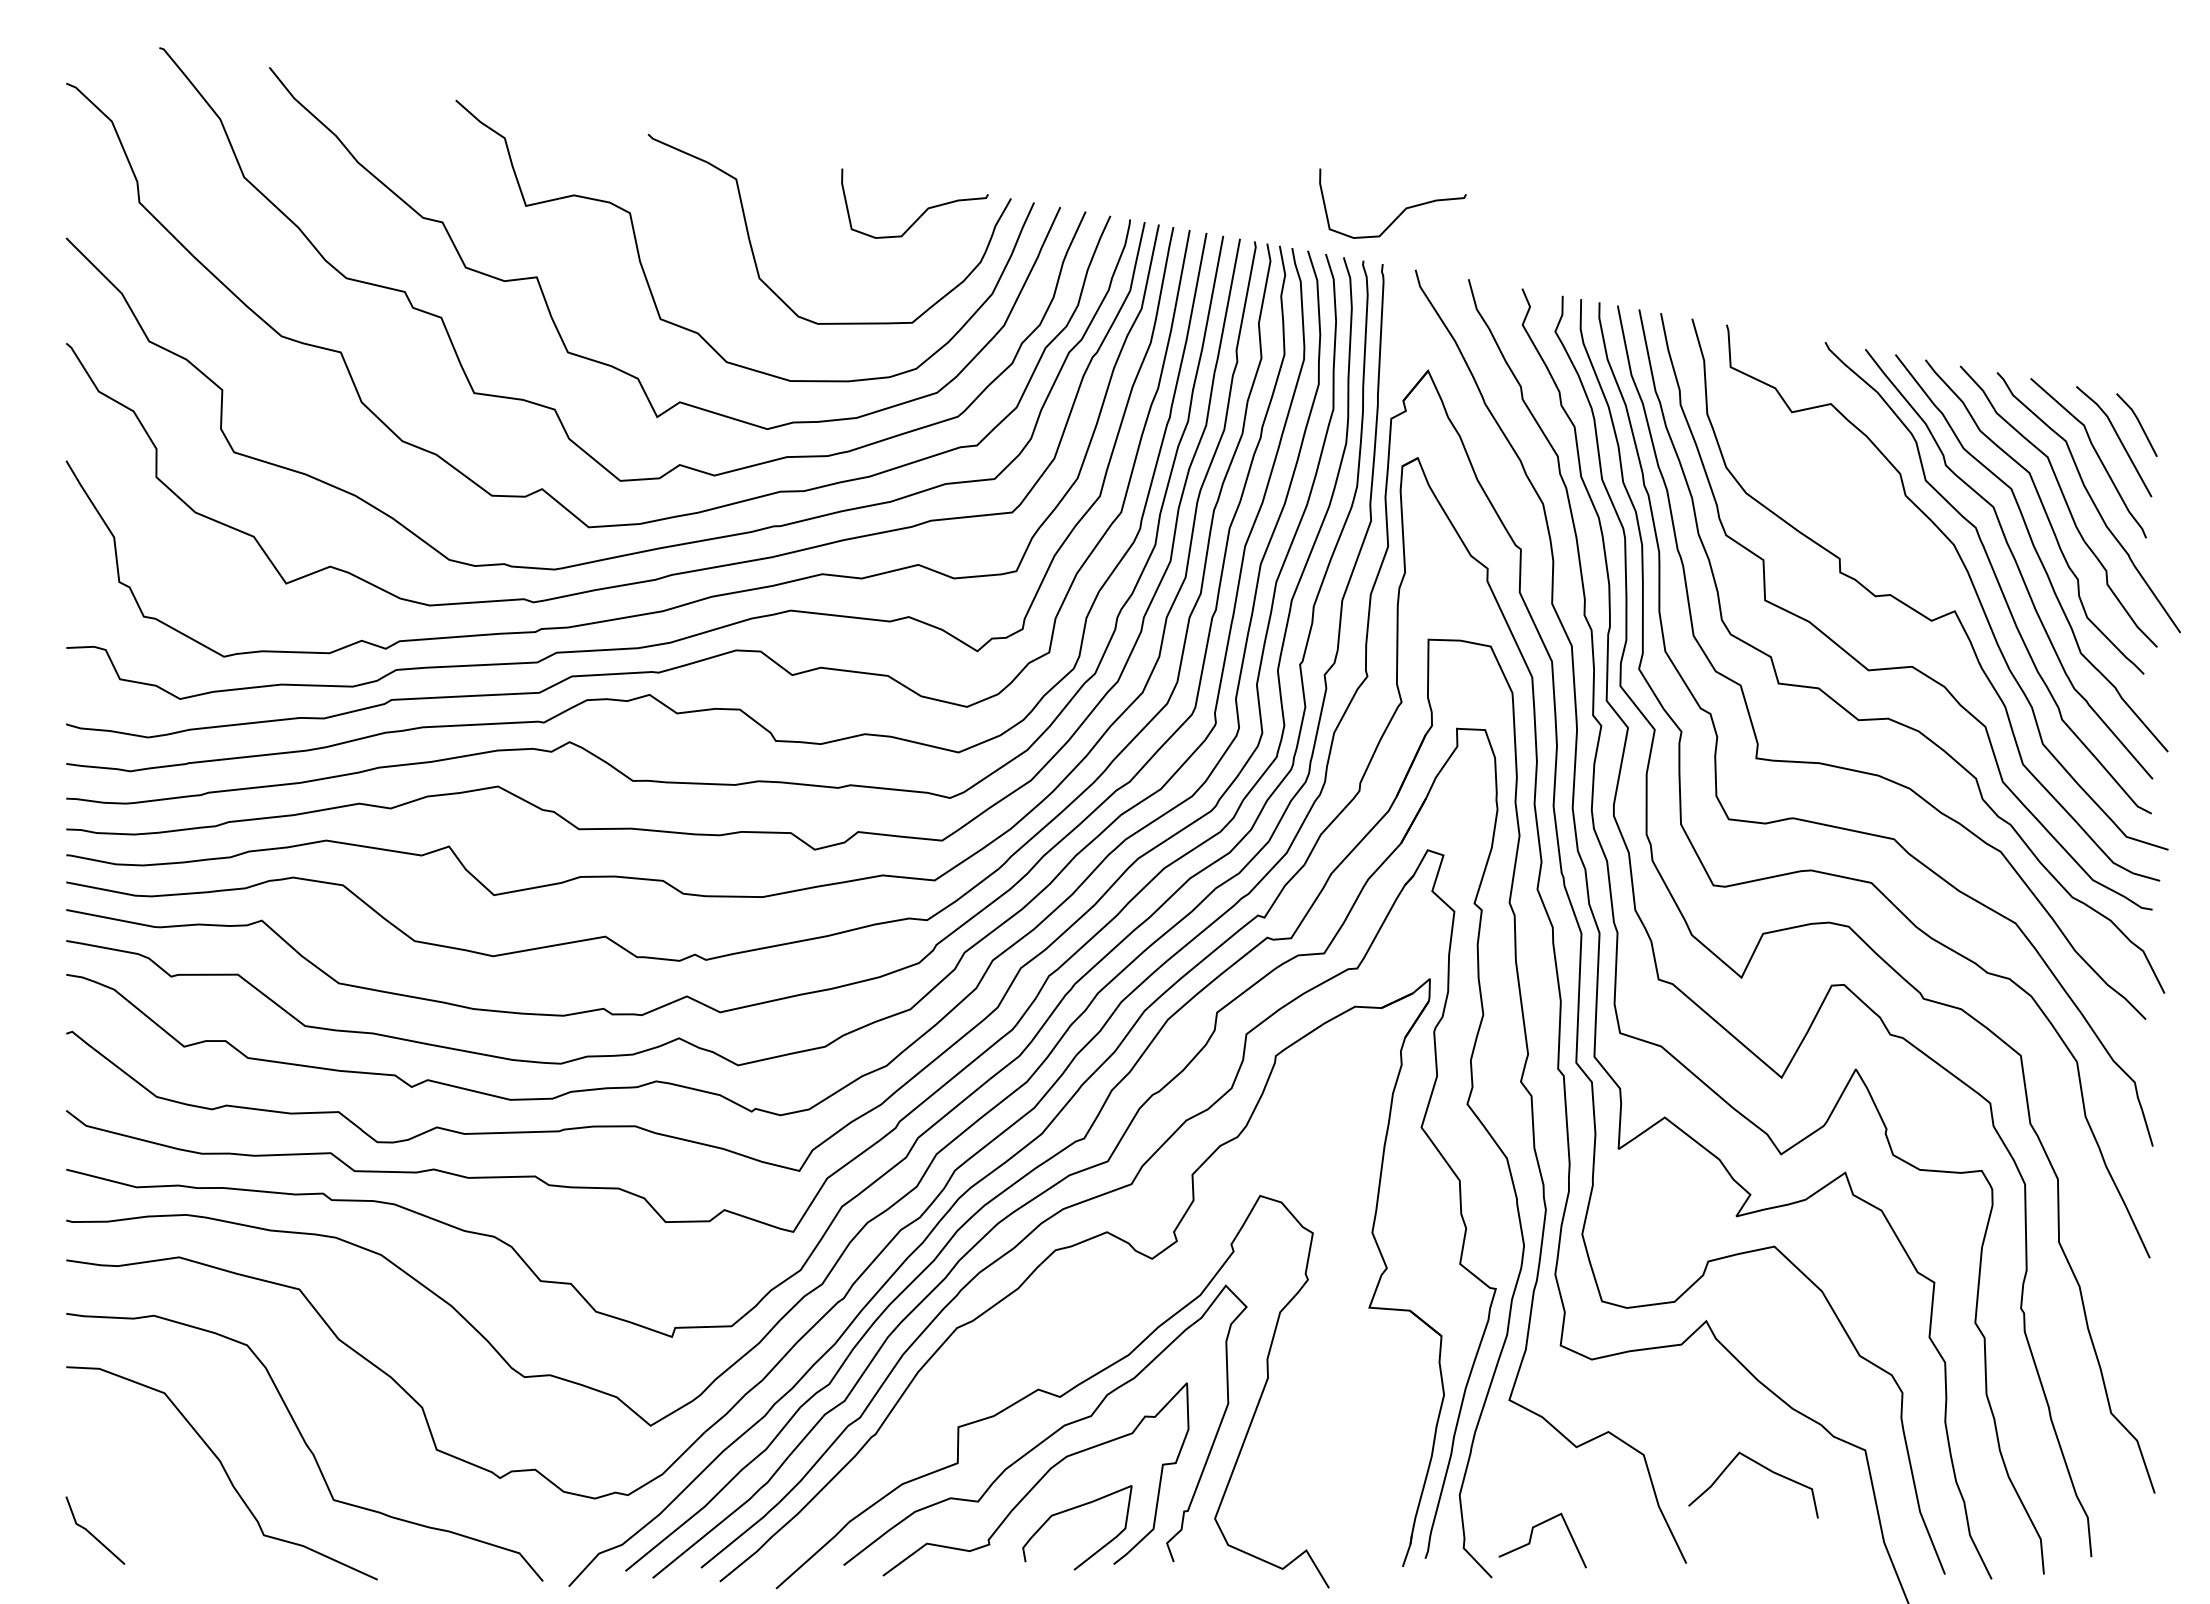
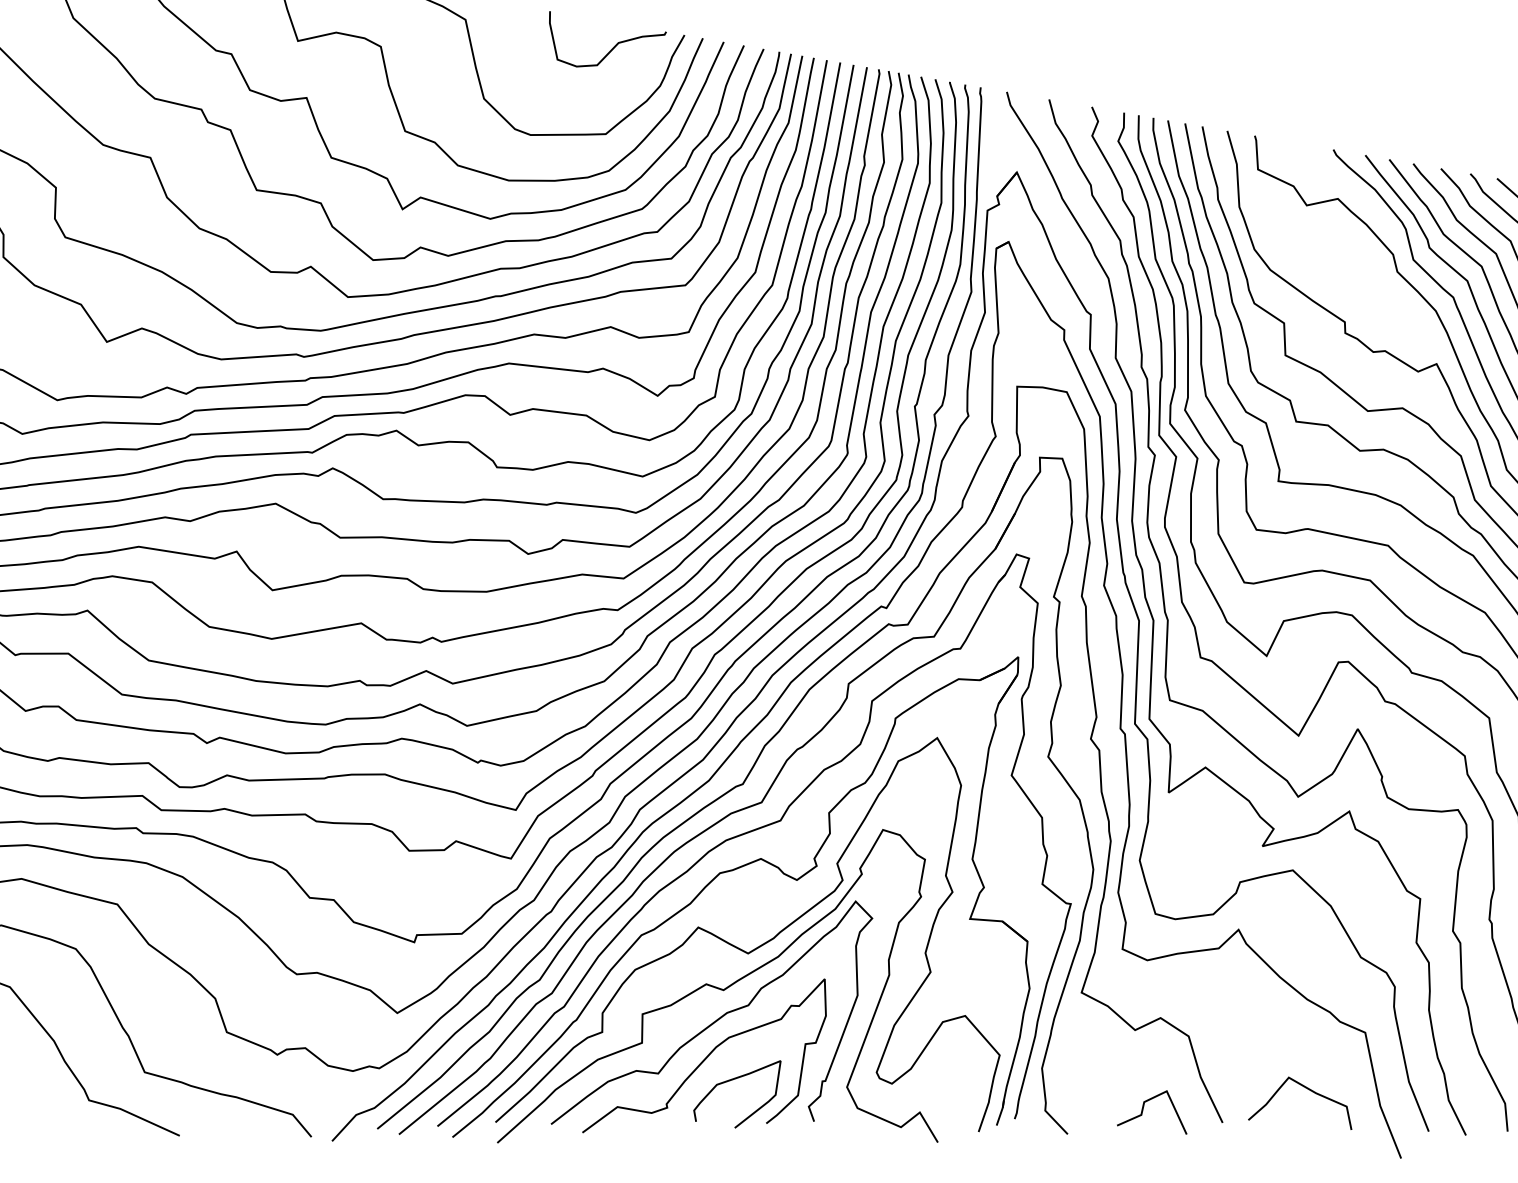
curve: (1402, 210) -> (996, 44), removed
curve: (1099, 1344) -> (755, 948), added
curve: (1762, 1467) -> (1307, 1089), moved
line: (1531, 1539) -> (1143, 1111), moved

